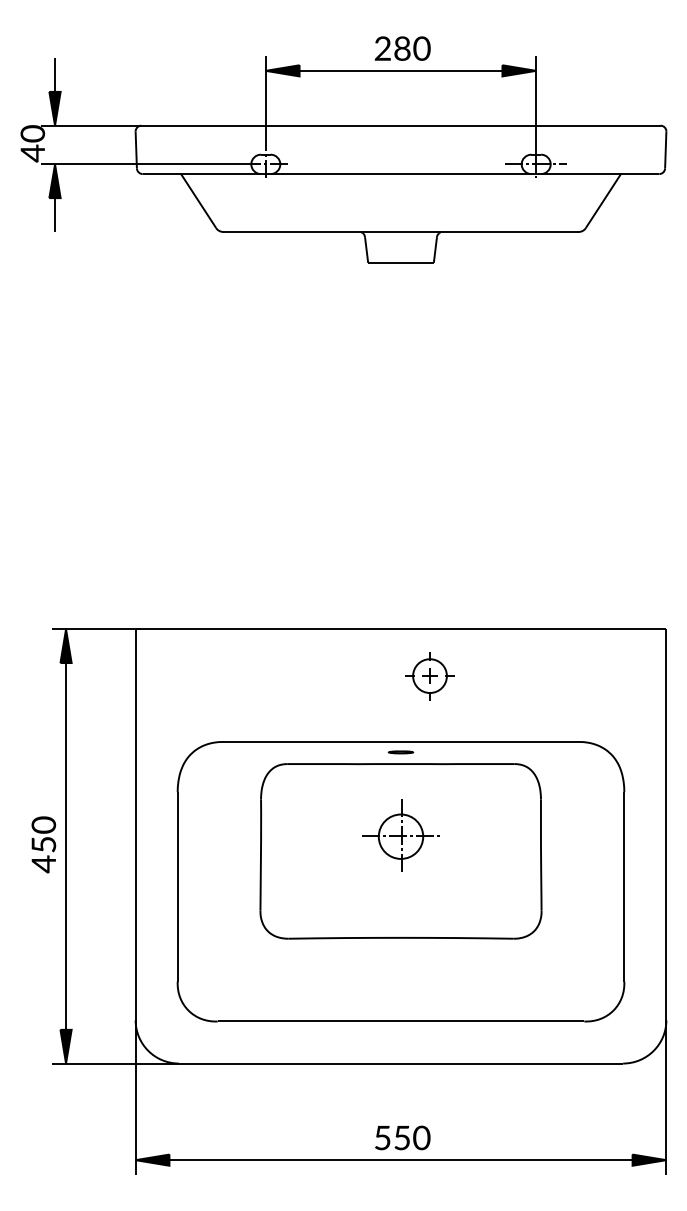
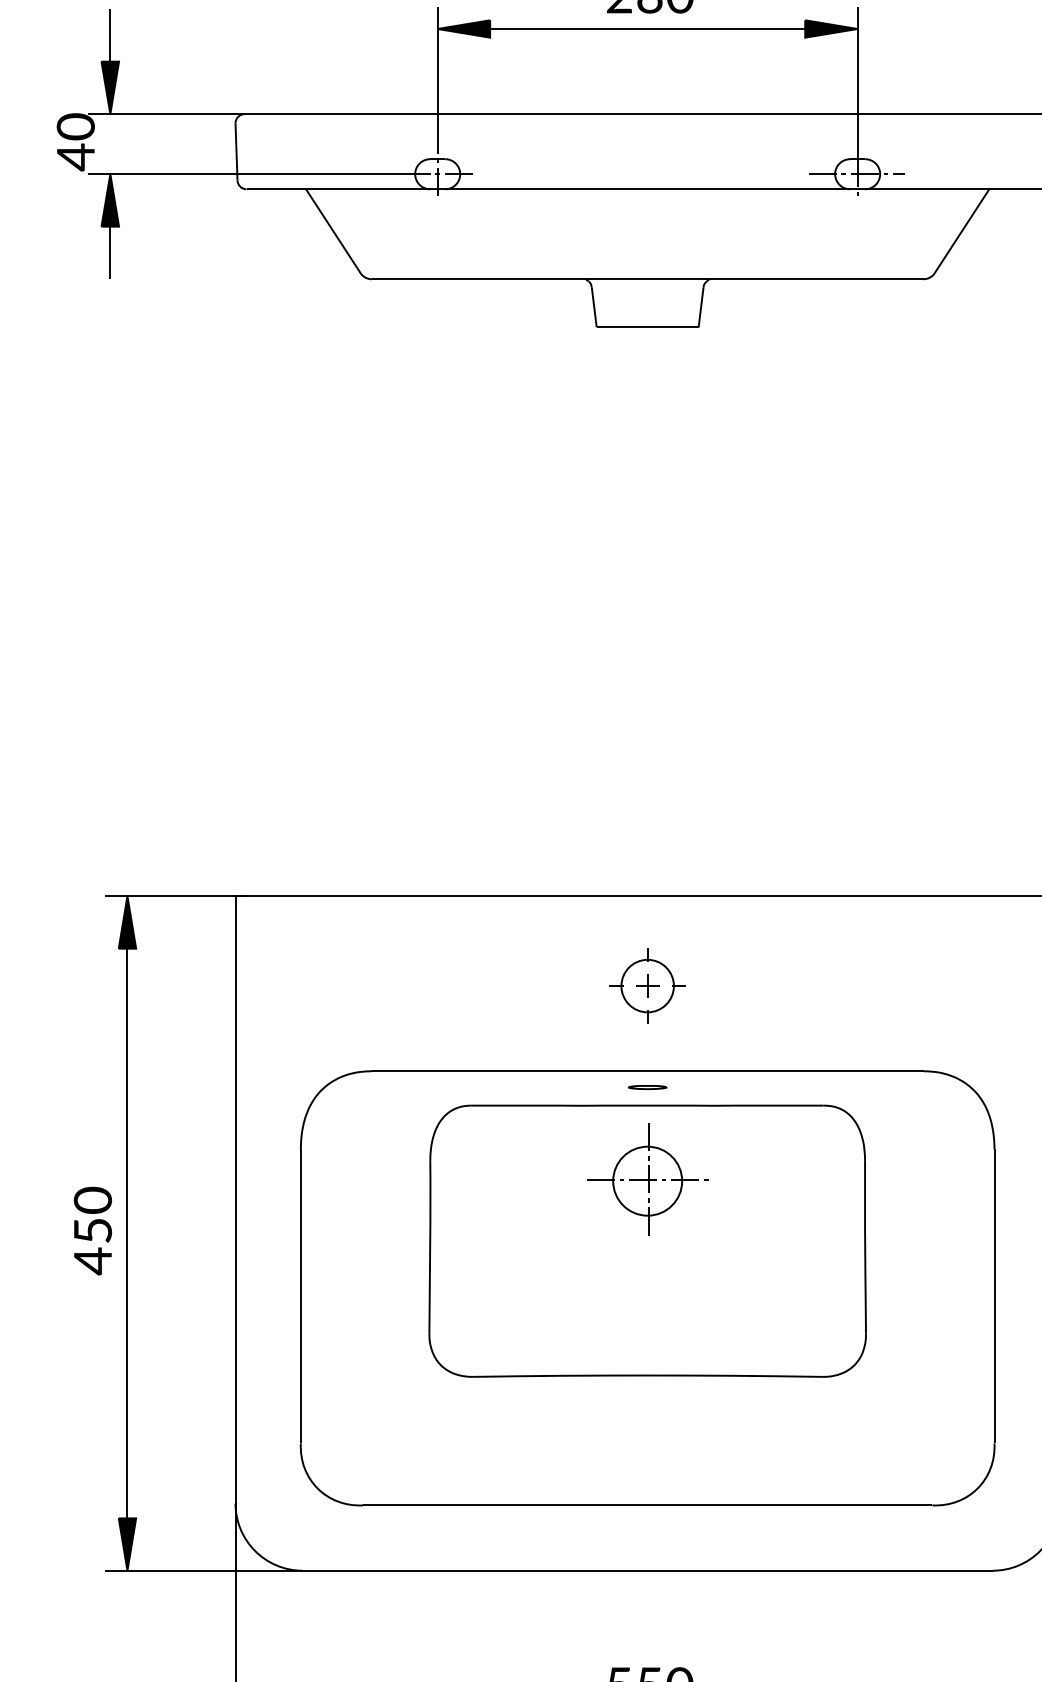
part: (429, 676) -> (646, 986), moved
part: (400, 835) -> (646, 1179), moved

